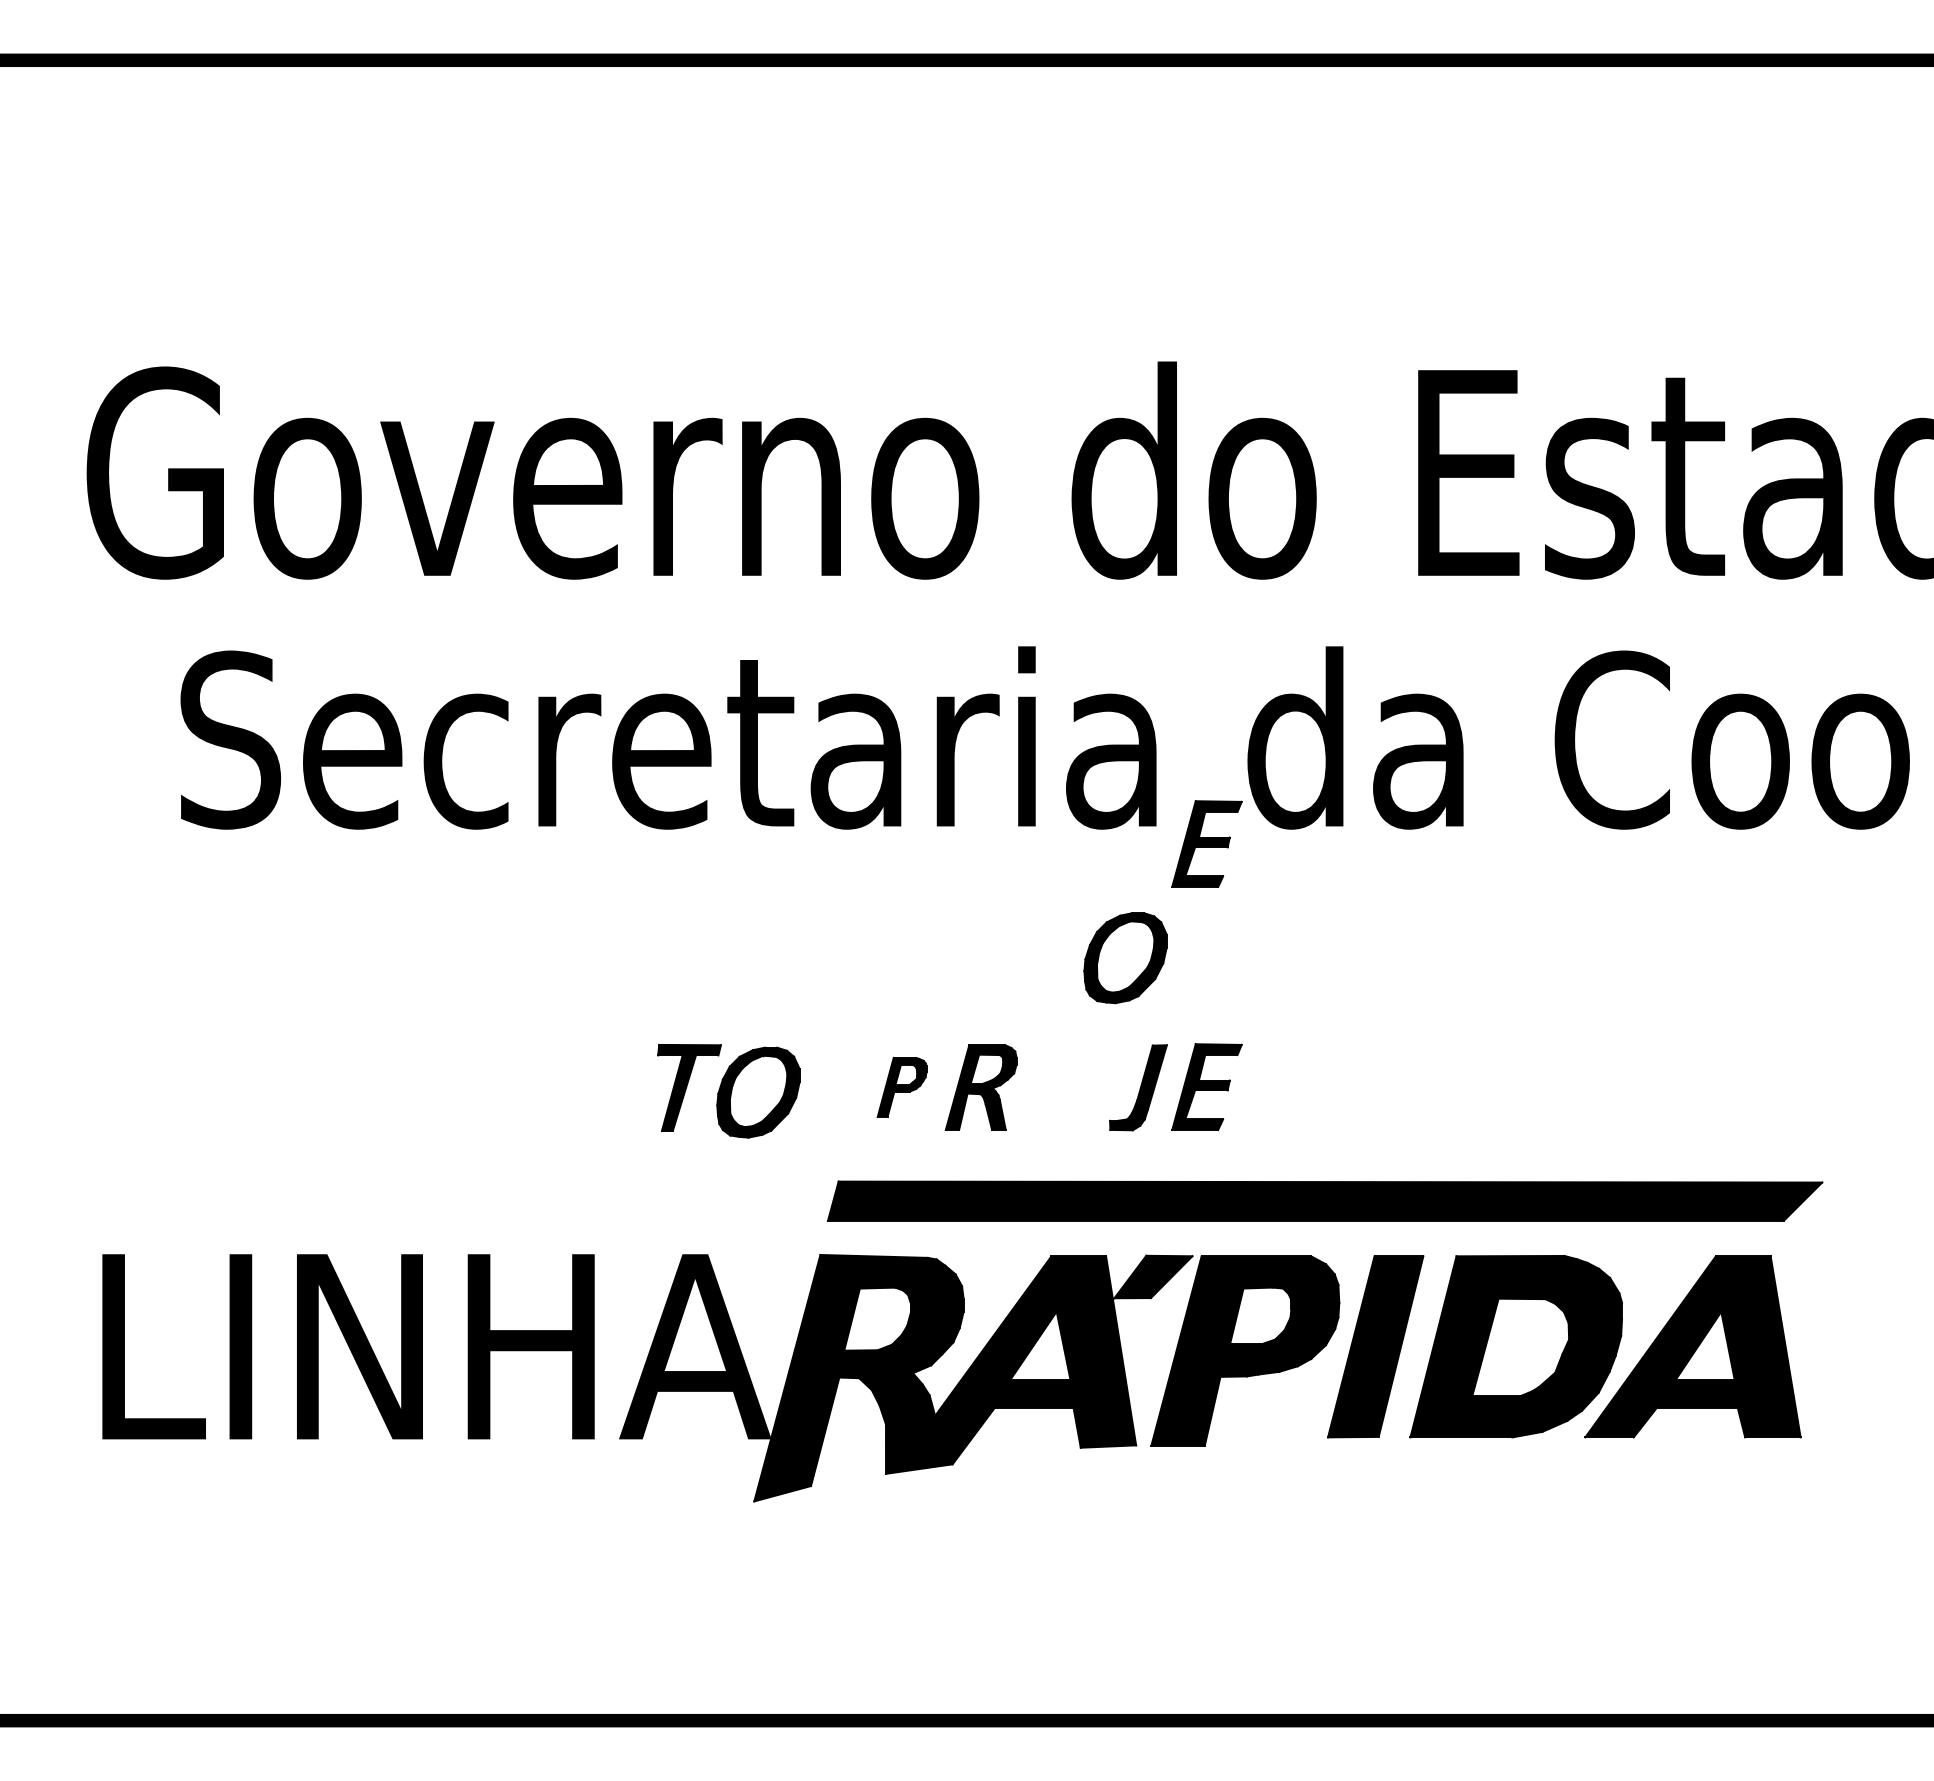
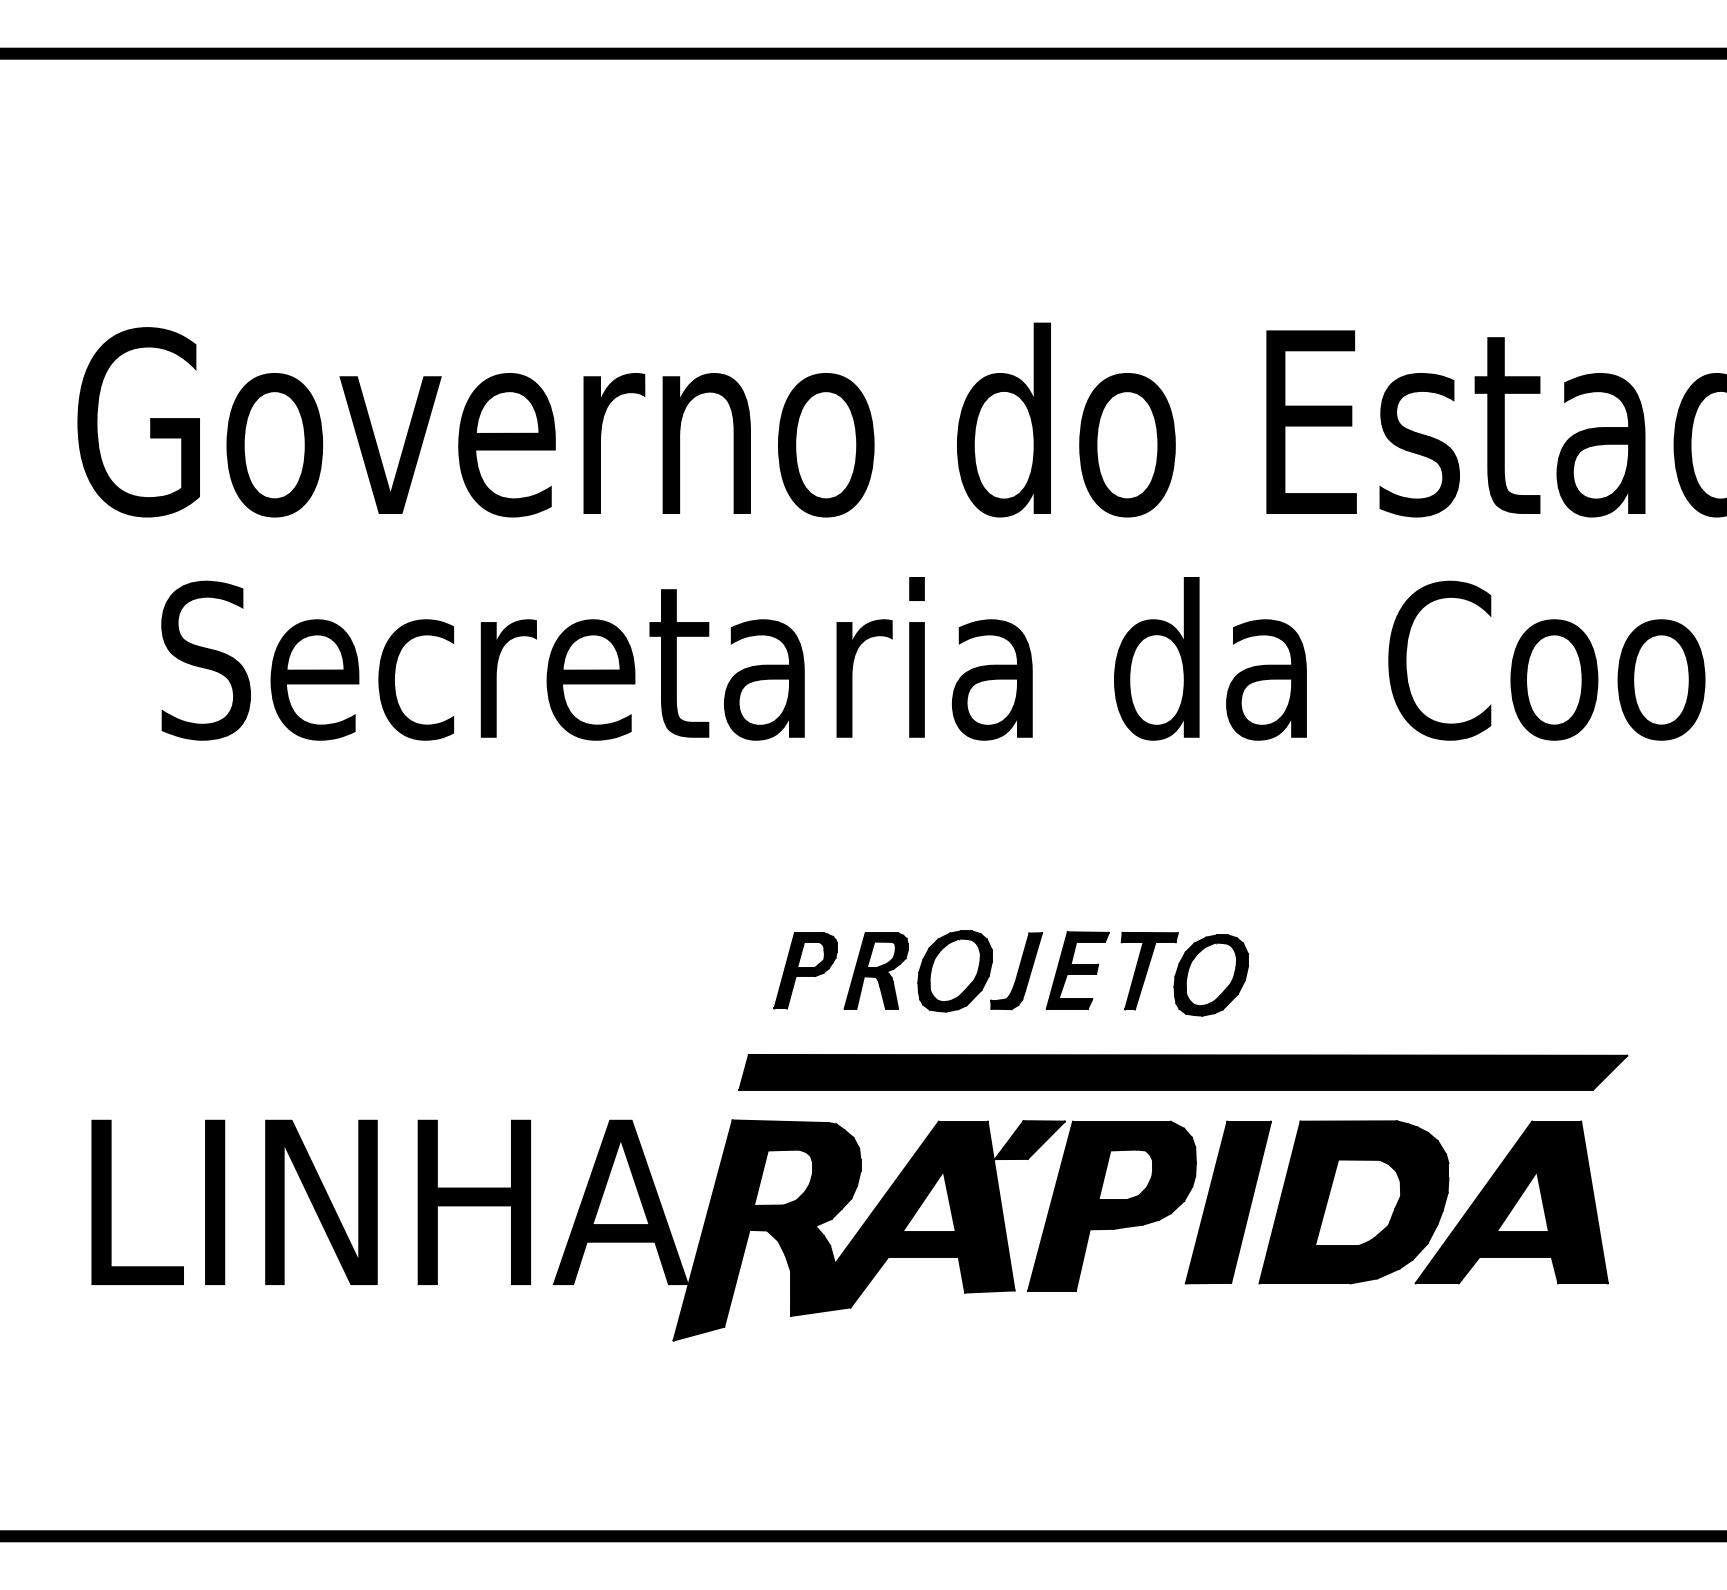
part: (1206, 844) -> (1077, 753), removed
part: (1124, 958) -> (954, 971), moved
part: (902, 1087) -> (805, 970), size x1.43
part: (728, 1090) -> (1184, 973), moved

